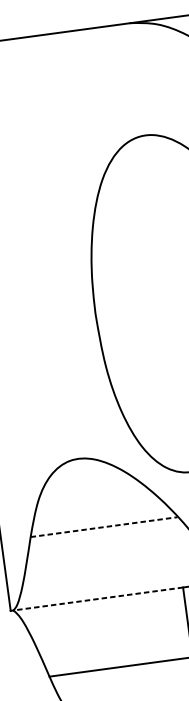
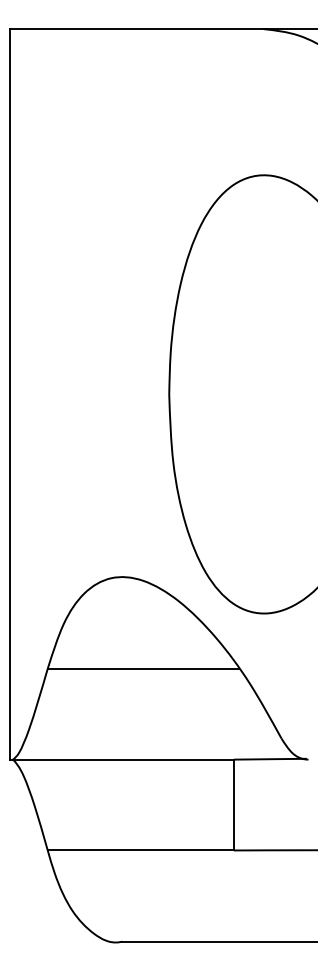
line: (104, 526) -> (143, 668), dashed -> solid
line: (97, 598) -> (122, 759), dashed -> solid

